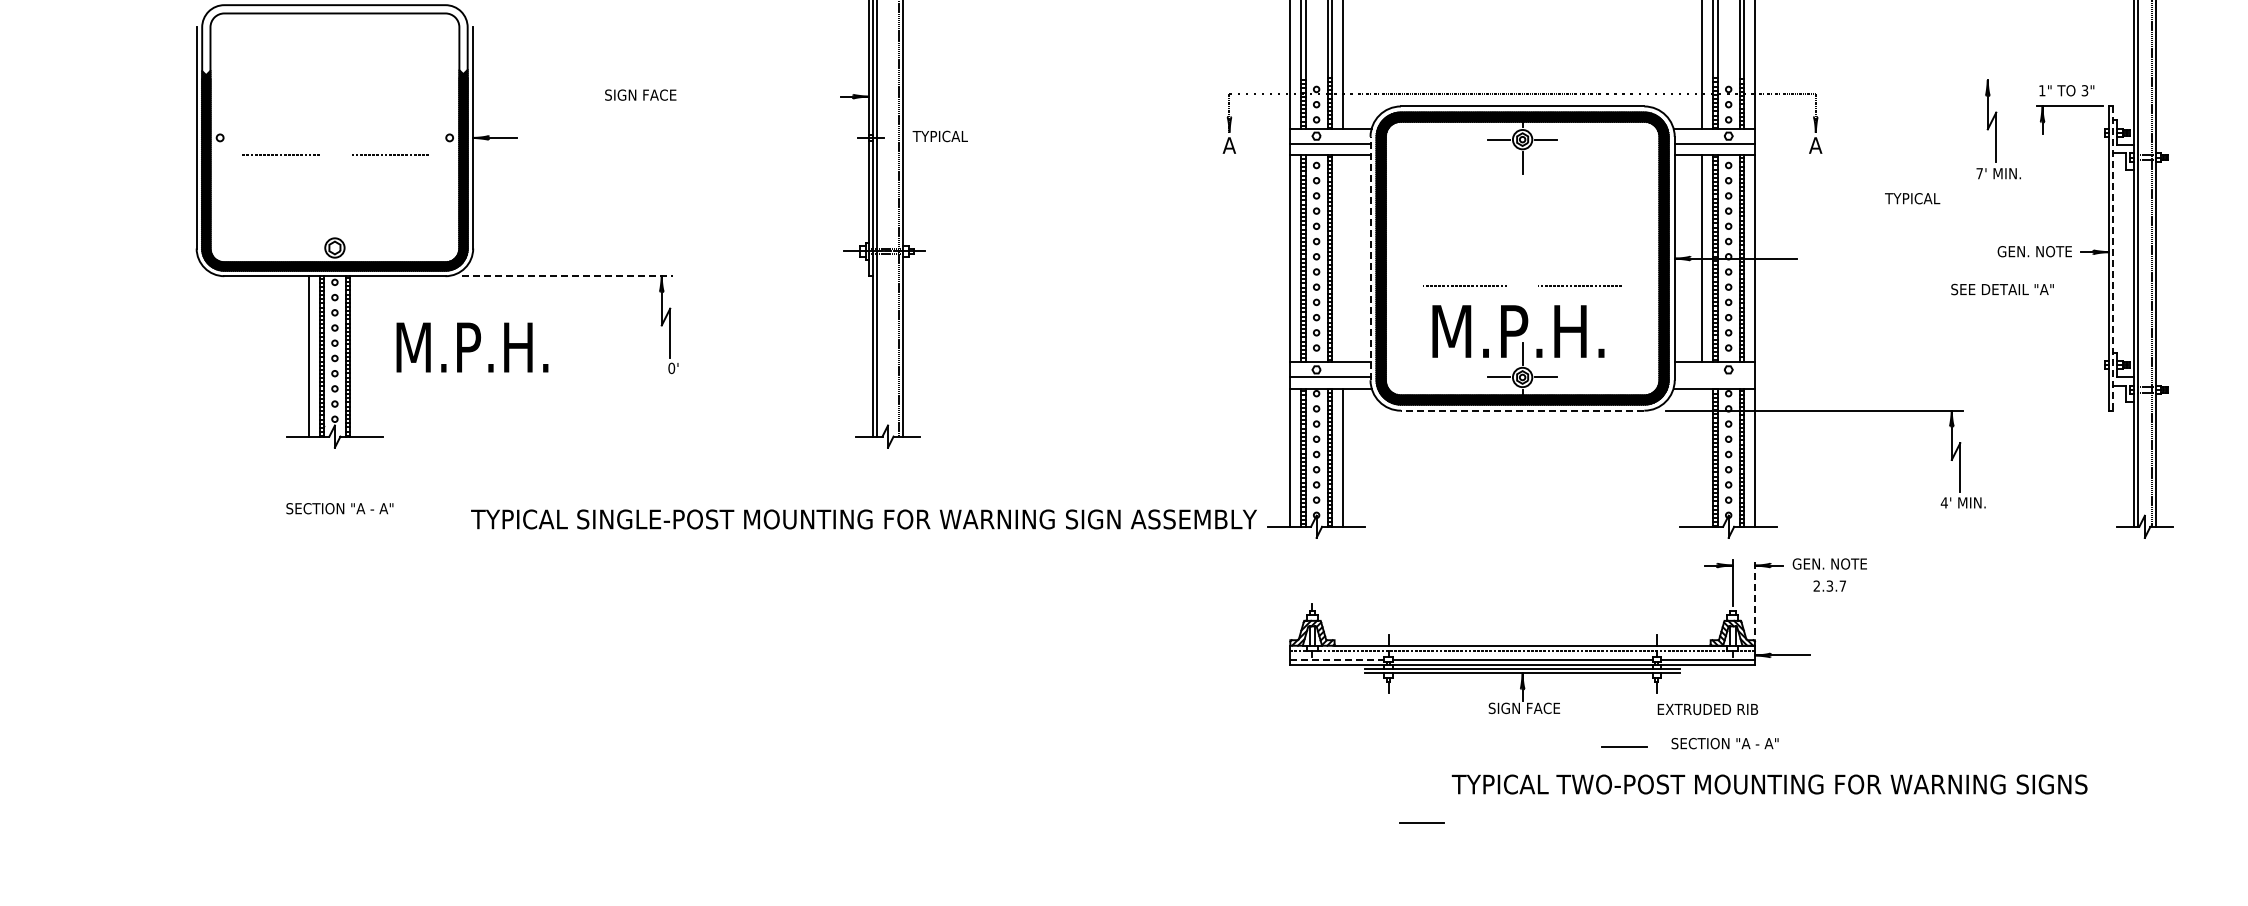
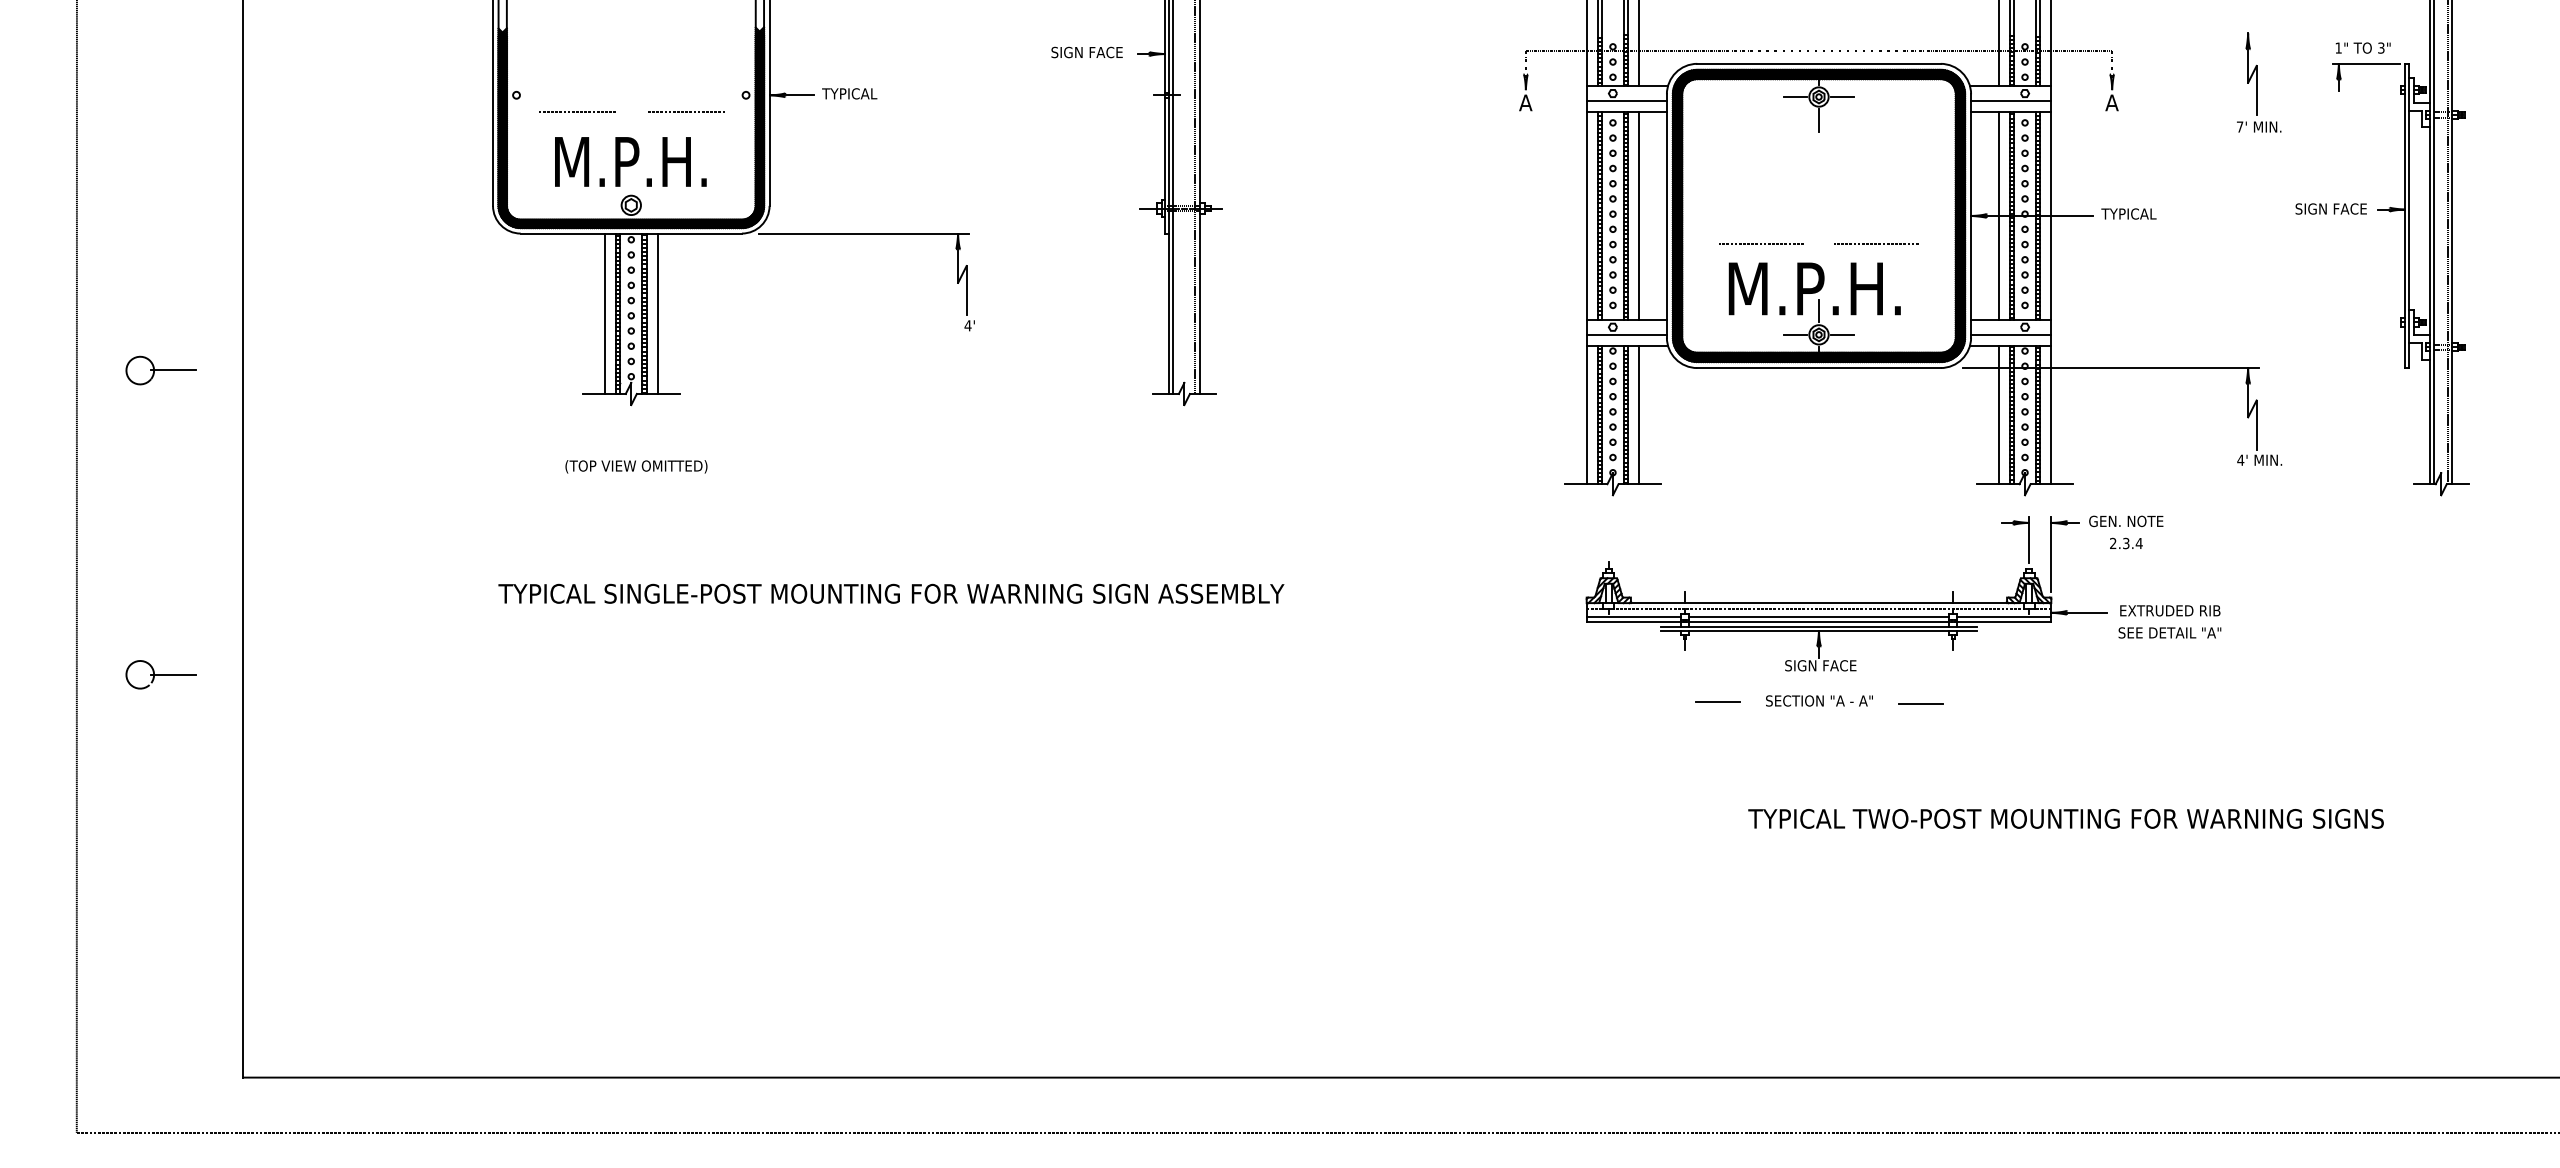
text: (640, 95) -> (1086, 52), moved
part: (1999, 129) -> (2259, 82), moved
text: (940, 136) -> (849, 93), moved
text: (1912, 198) -> (2128, 213), moved
text: (2035, 251) -> (2331, 208), GEN. NOTE -> SIGN FACE
line: (1343, 258) -> (1639, 215), added
line: (1370, 258) -> (1666, 215), dashed -> solid
line: (2113, 259) -> (2409, 216), dashed -> solid
line: (568, 276) -> (864, 233), dashed -> solid
text: (2002, 289) -> (2169, 632), moved
text: (472, 347) -> (630, 161), moved
line: (361, 356) -> (657, 313), added
text: (671, 368) -> (967, 325), 0' -> 4'
line: (1715, 377) -> (2011, 334), added
line: (1523, 411) -> (1819, 368), dashed -> solid
line: (1702, 457) -> (1998, 414), added
text: (340, 509) -> (636, 466), SECTION "A - A" -> (TOP VIEW OMITTED)
text: (864, 519) -> (891, 593), moved
text: (1842, 586) -> (2138, 543), 2.3.7 -> 2.3.4
line: (1755, 597) -> (2051, 554), dashed -> solid
line: (1338, 659) -> (1634, 616), dashed -> solid
text: (1708, 709) -> (2170, 610), moved
text: (1725, 743) -> (1819, 700), moved
text: (1769, 784) -> (2065, 818), moved
line: (1421, 822) -> (1717, 701), moved

